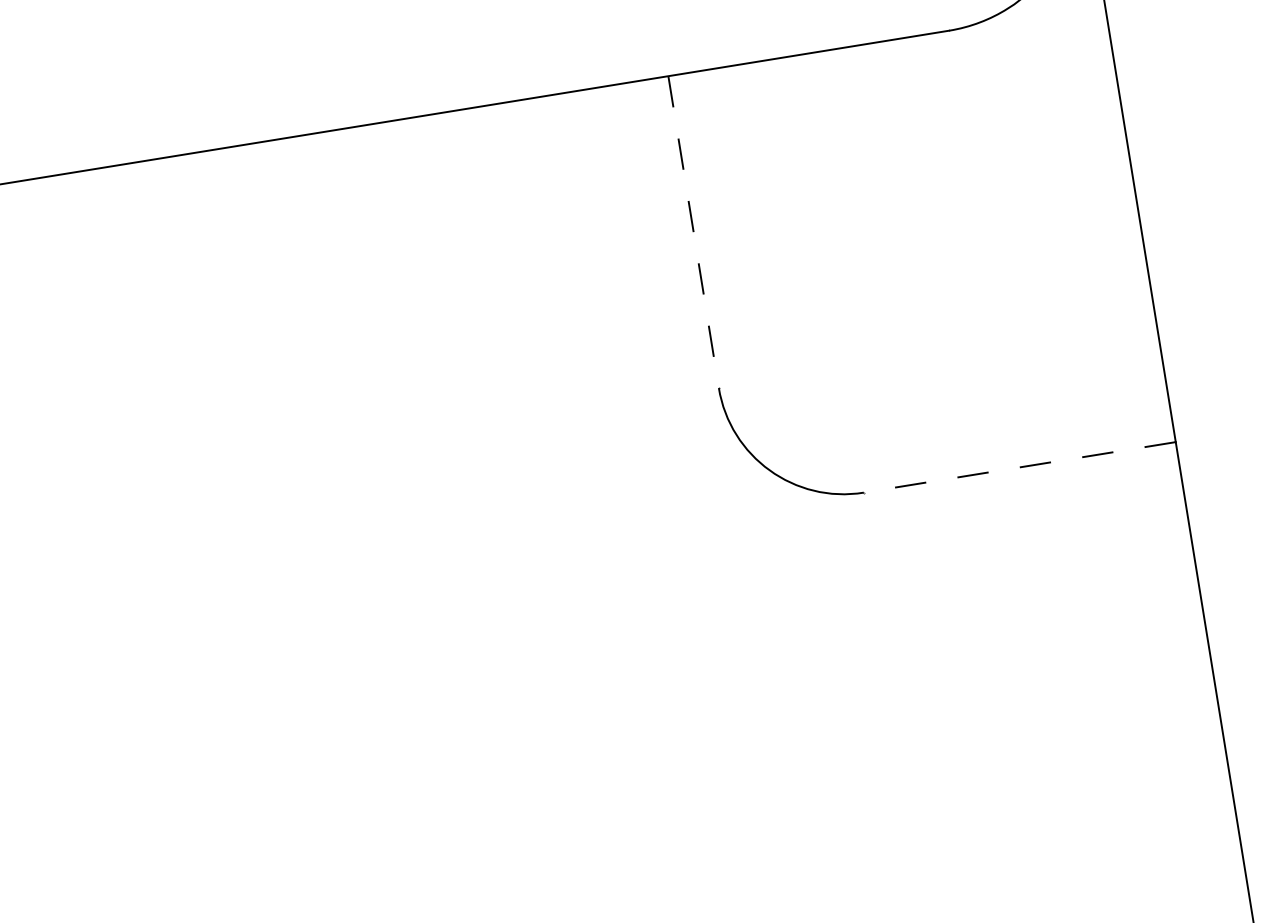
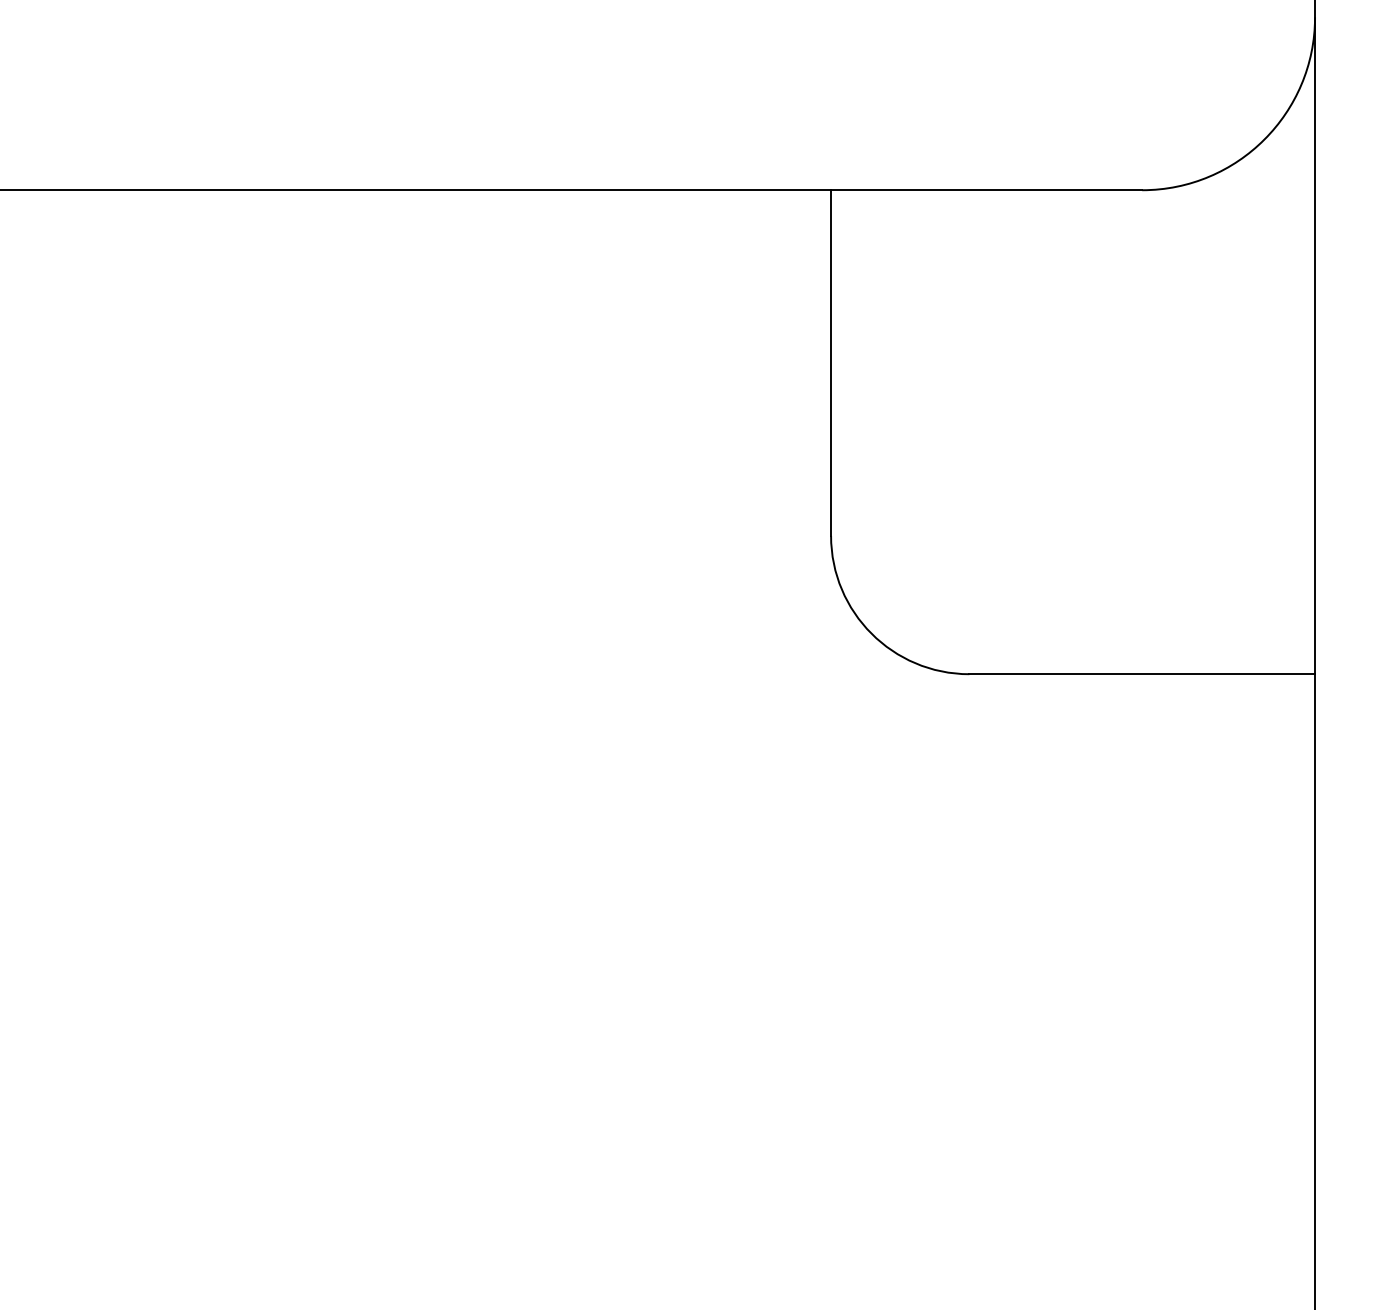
line: (694, 232) -> (831, 363), dashed -> solid
line: (1020, 467) -> (1142, 674), dashed -> solid

